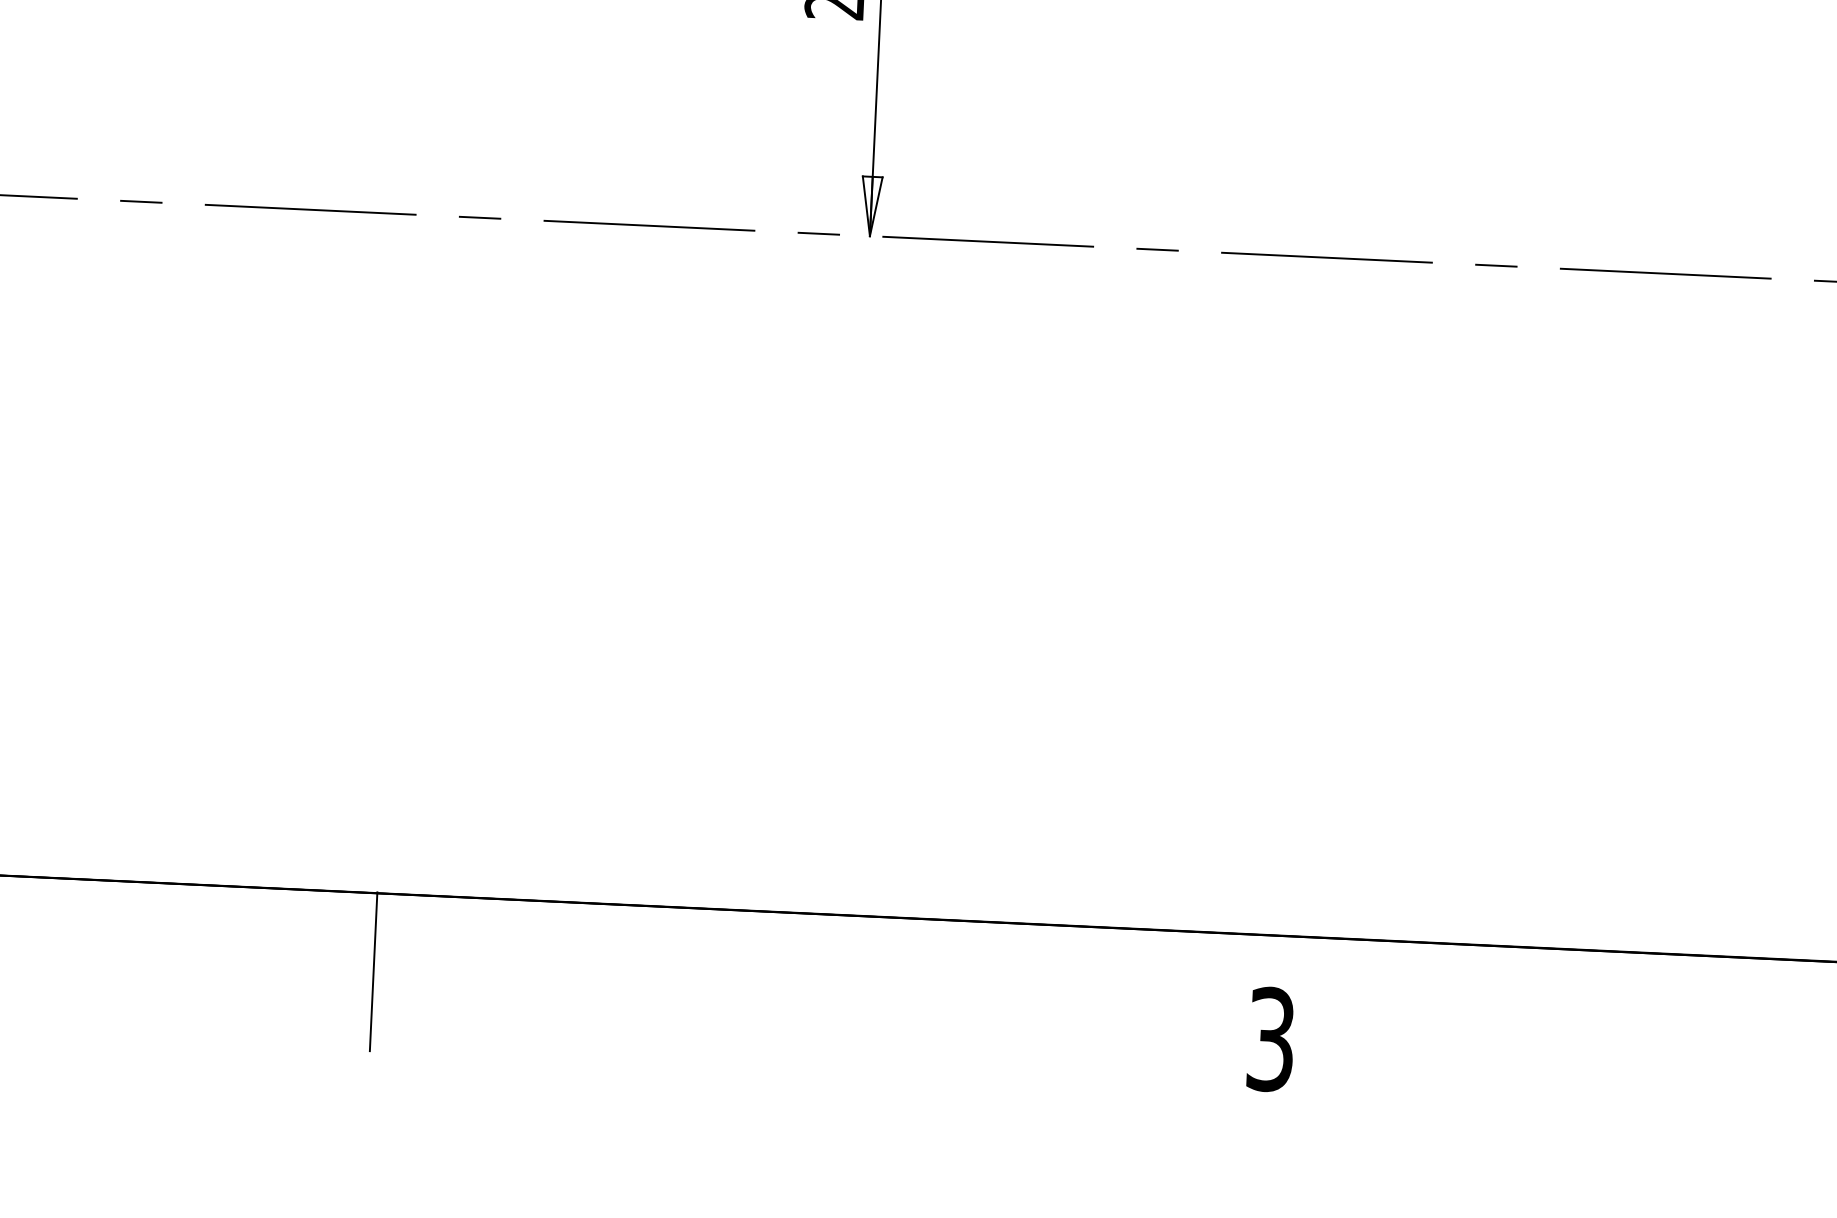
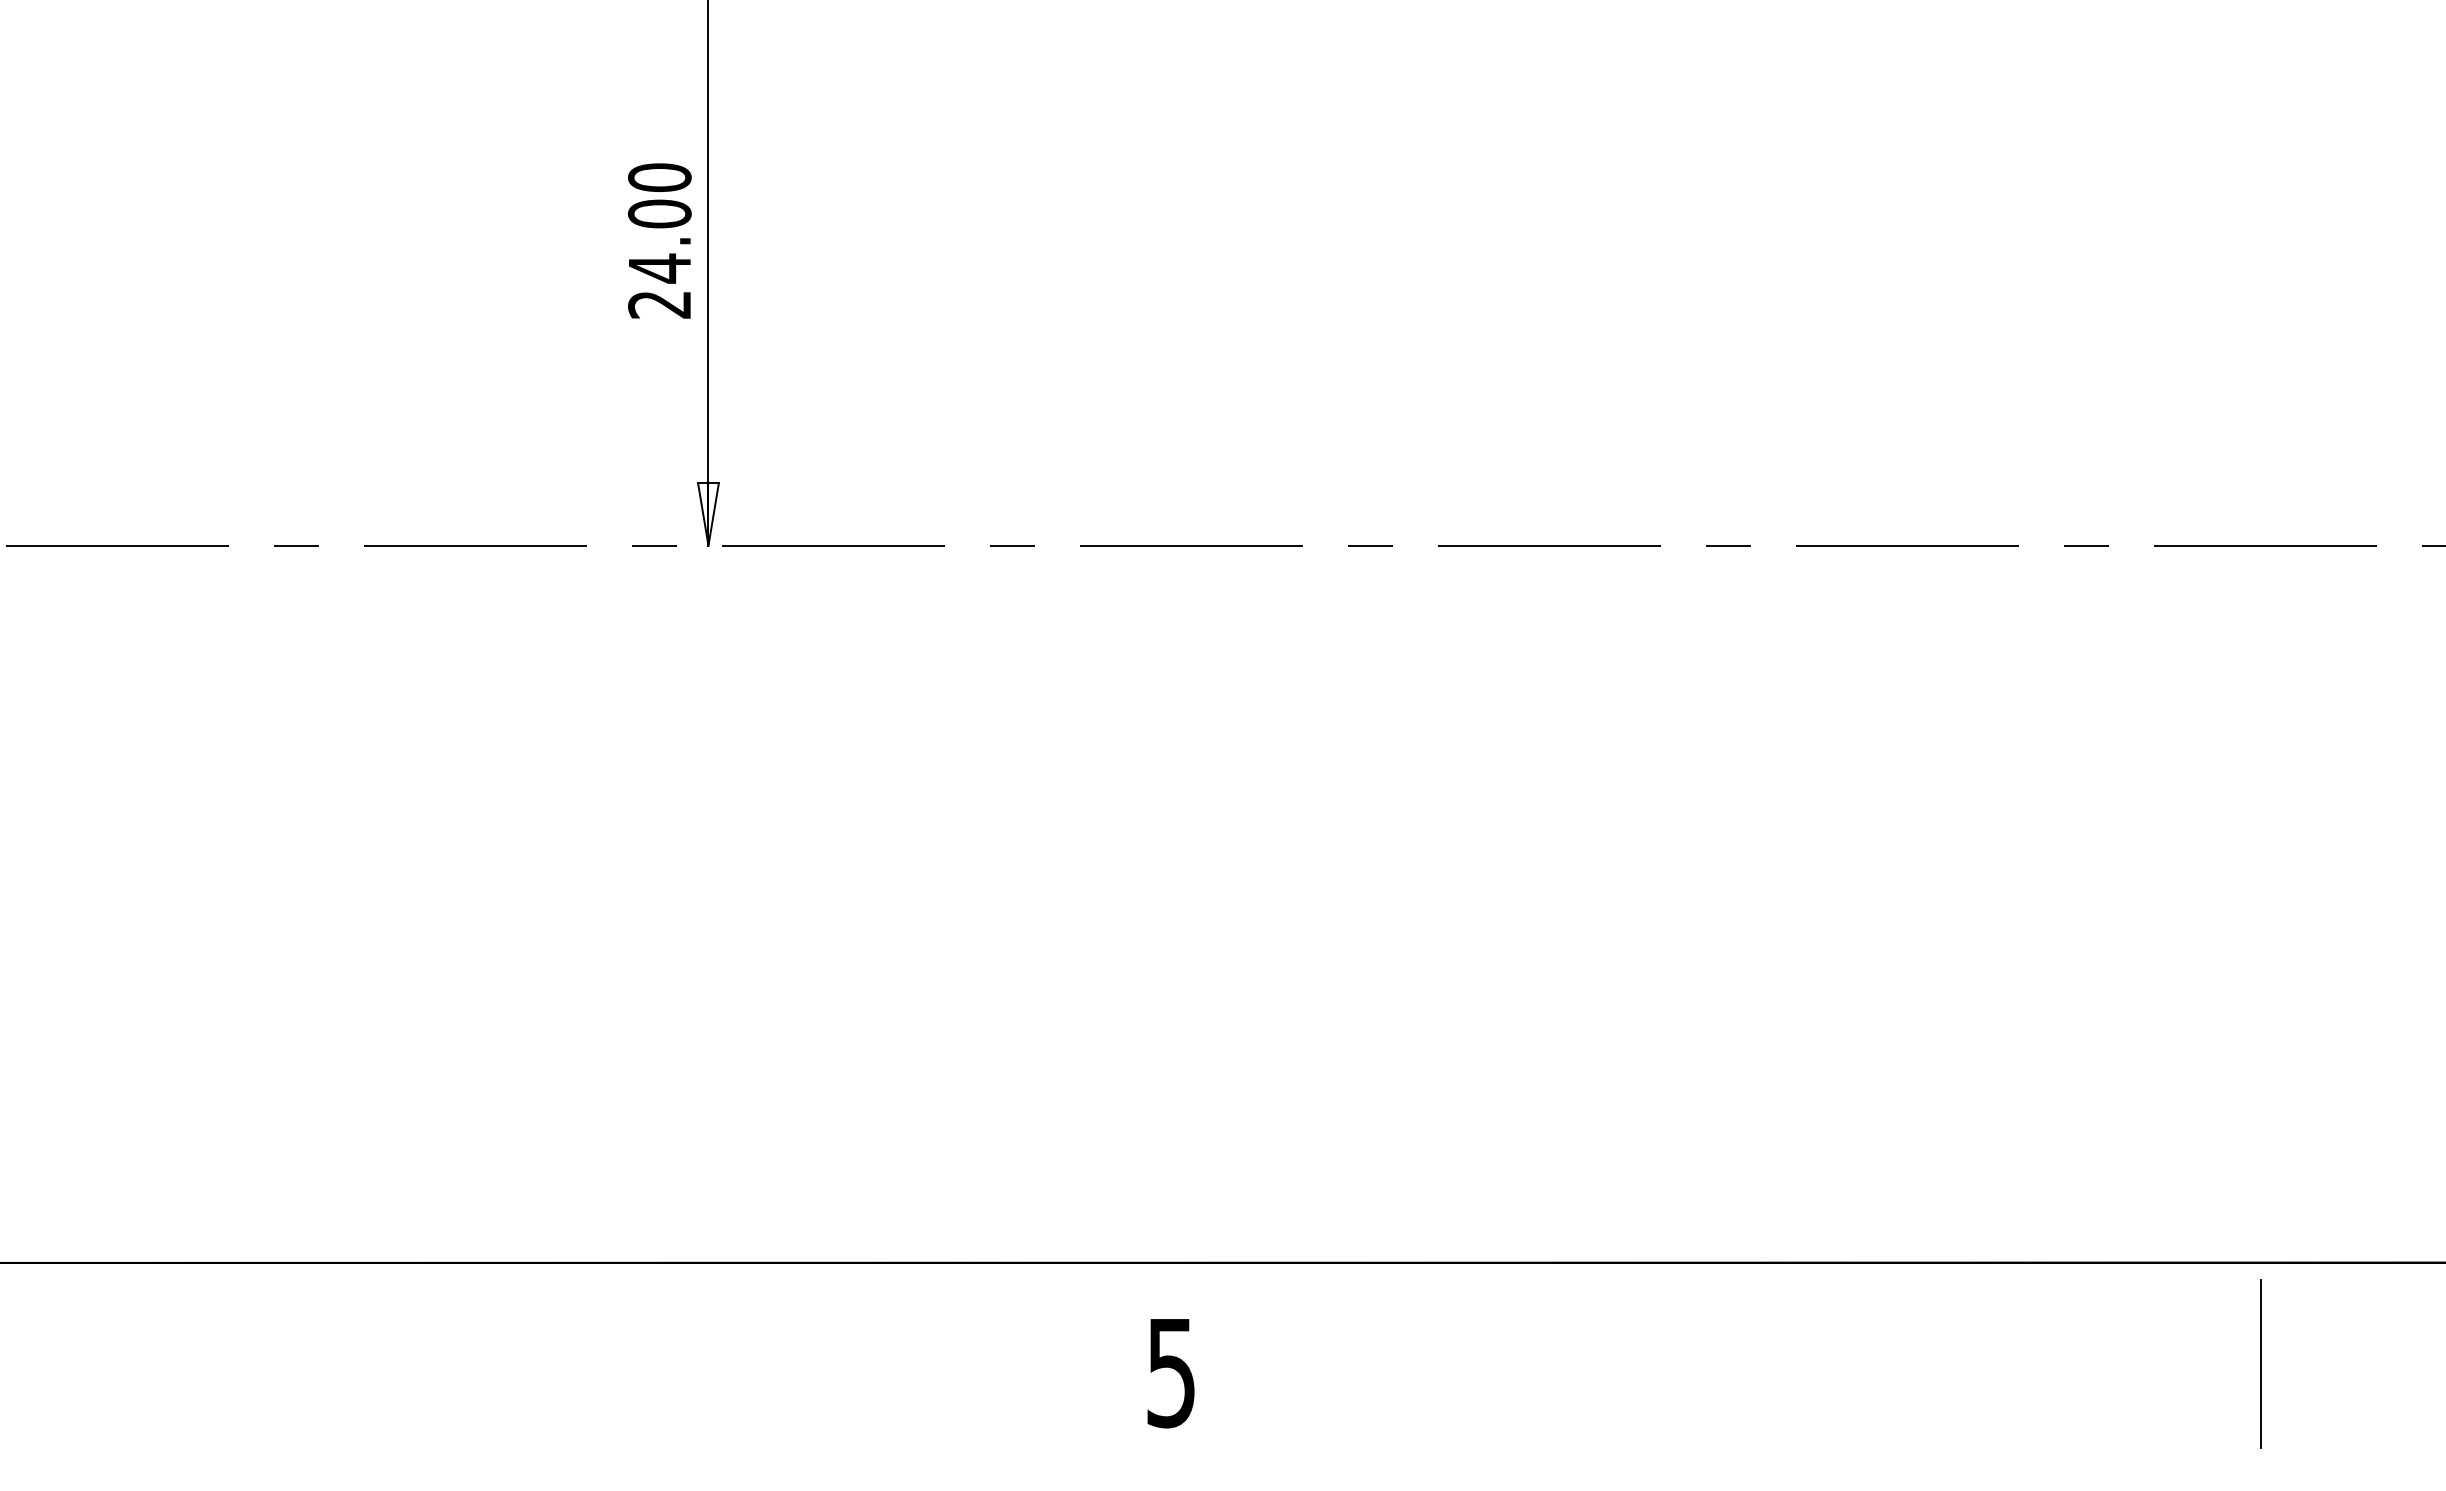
line: (373, 971) -> (221, 1345), removed
text: (1271, 1039) -> (1171, 1372), 3 -> 5

